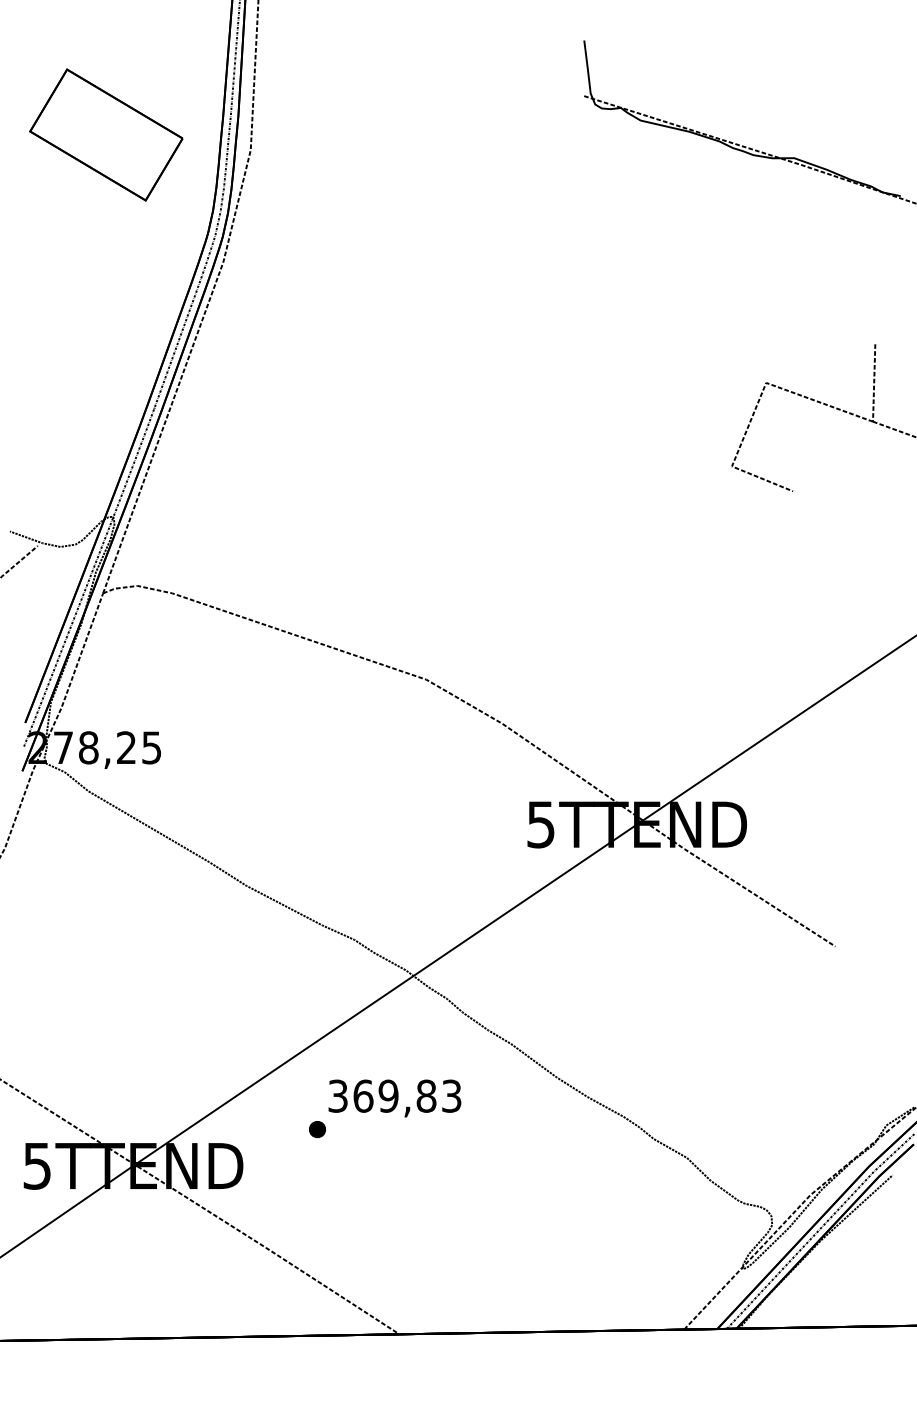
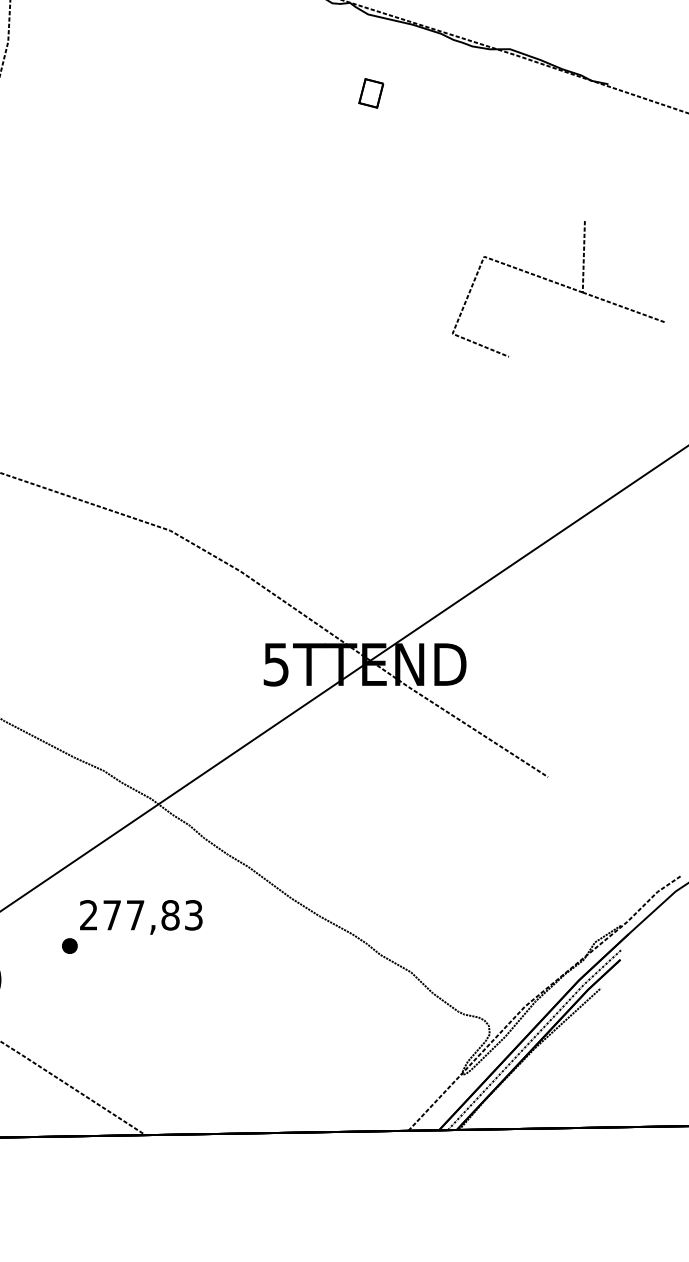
part: (643, 205) -> (370, 92), added
text: (363, 1095) -> (112, 914), 369,83 -> 277,83

